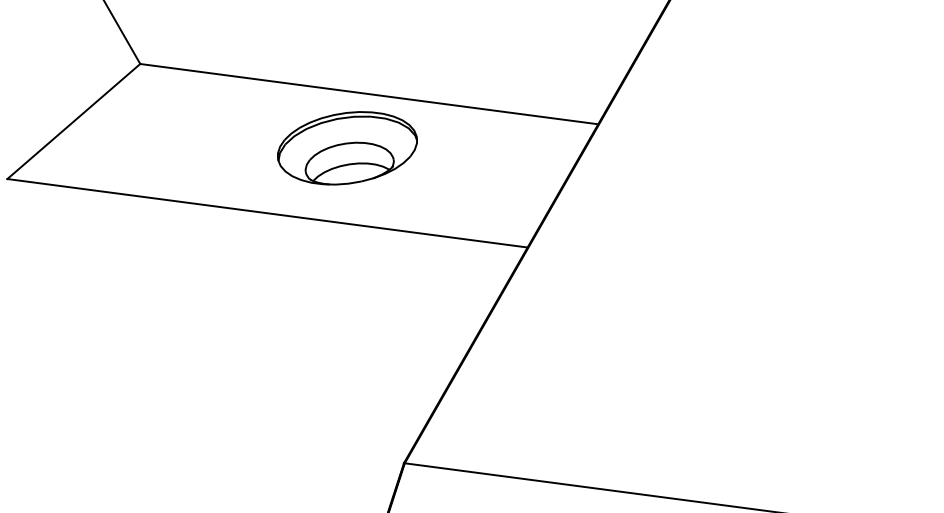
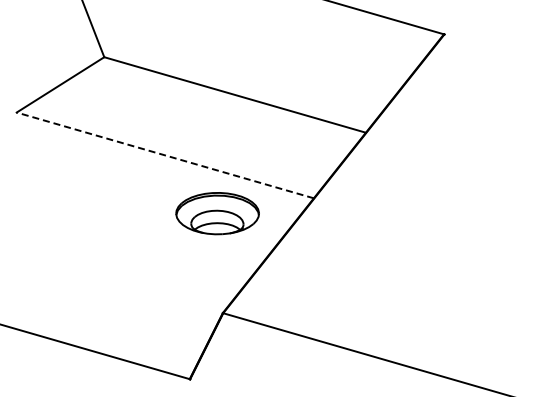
part: (347, 148) -> (217, 213), moved
line: (267, 213) -> (165, 155), solid -> dashed

